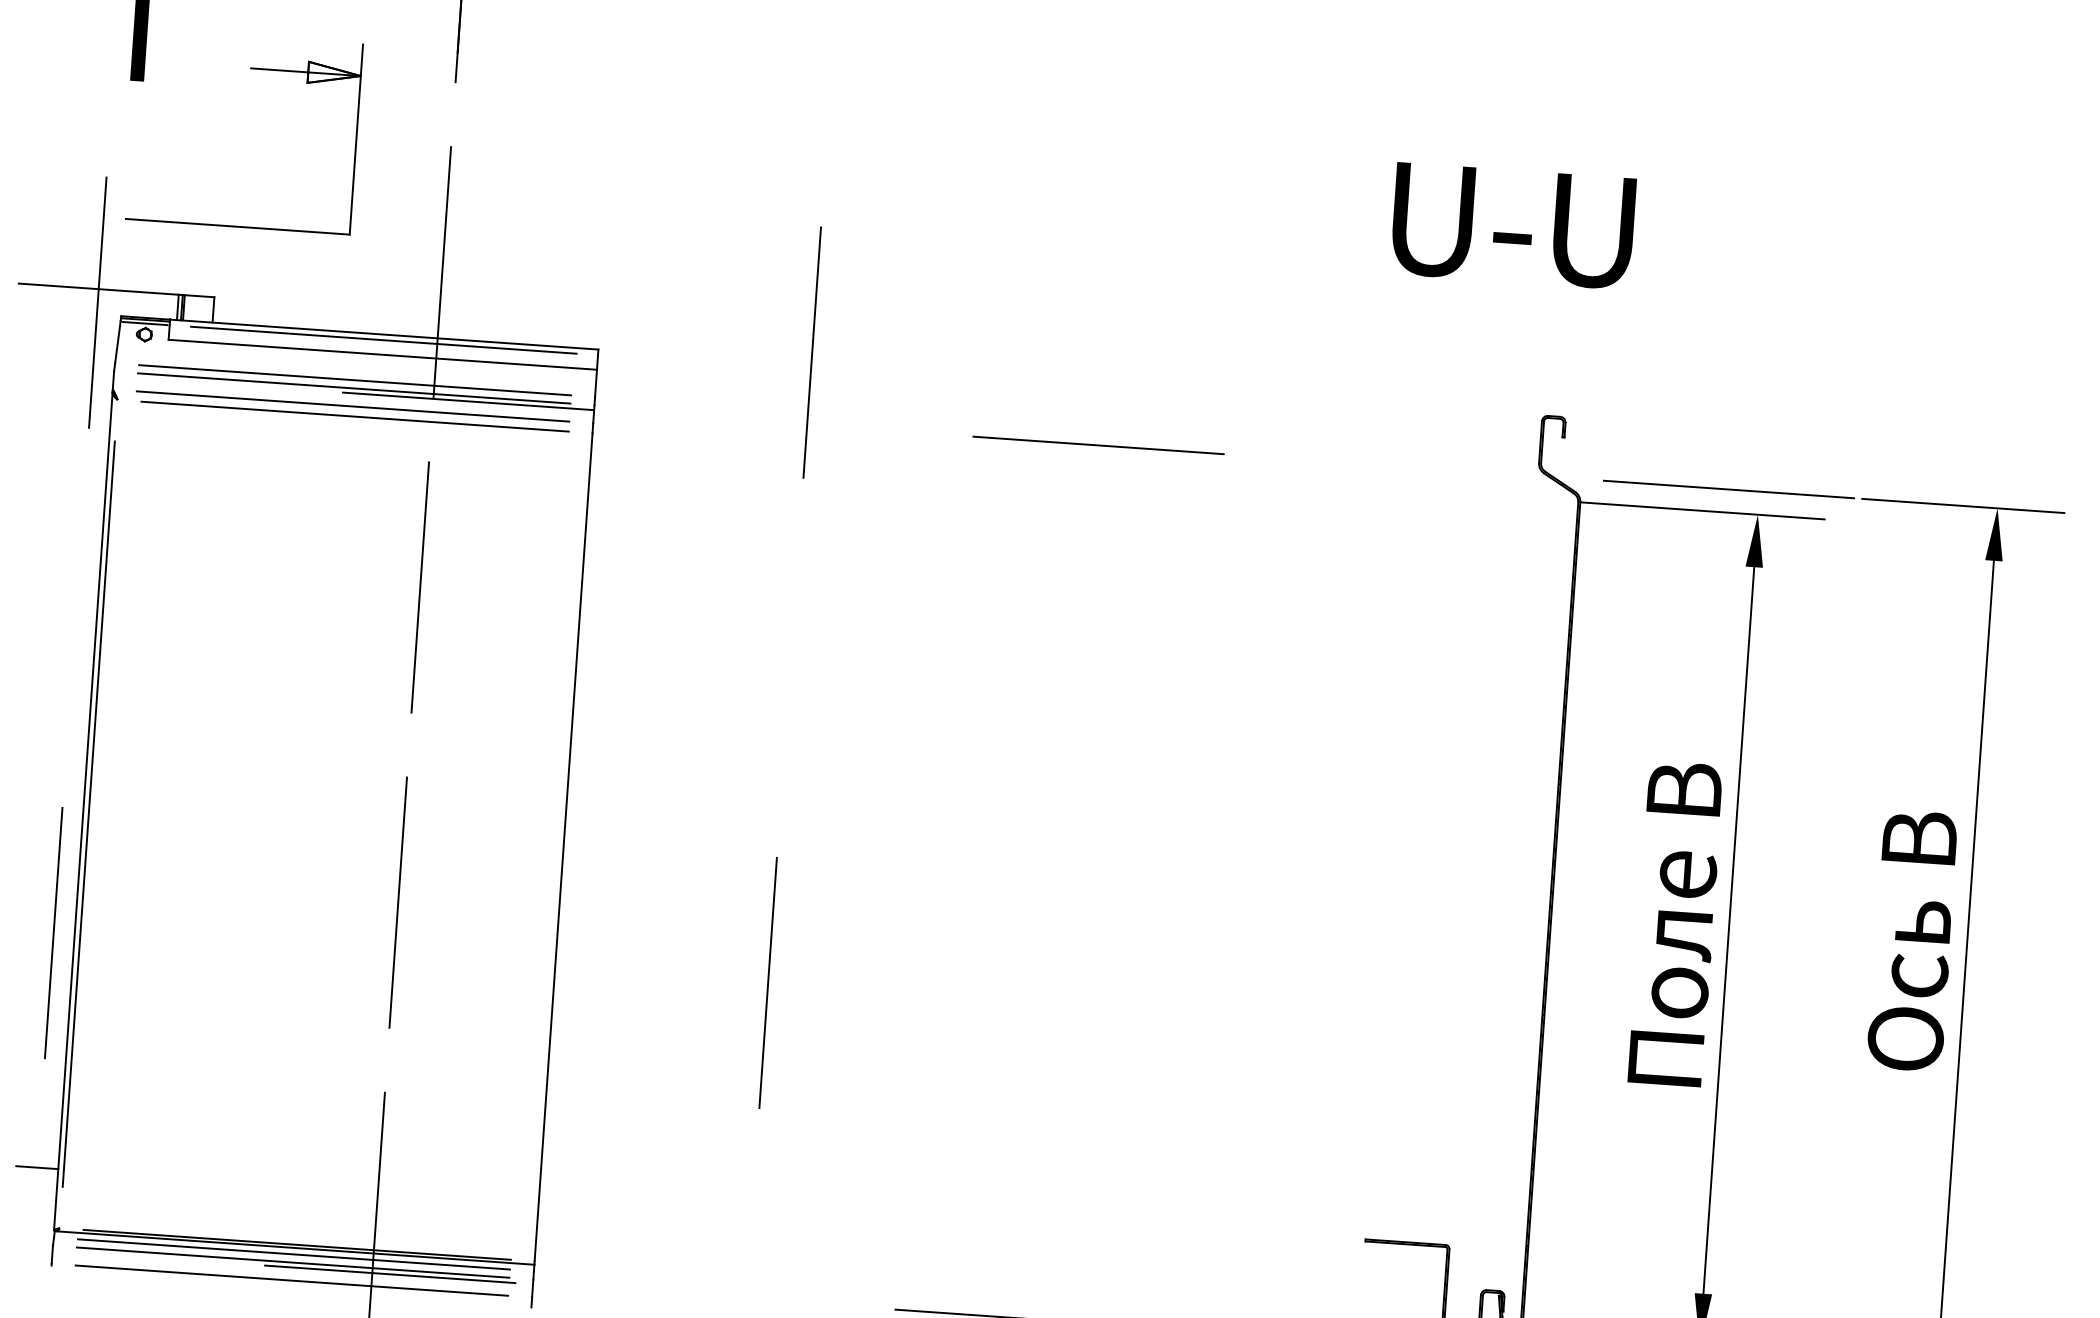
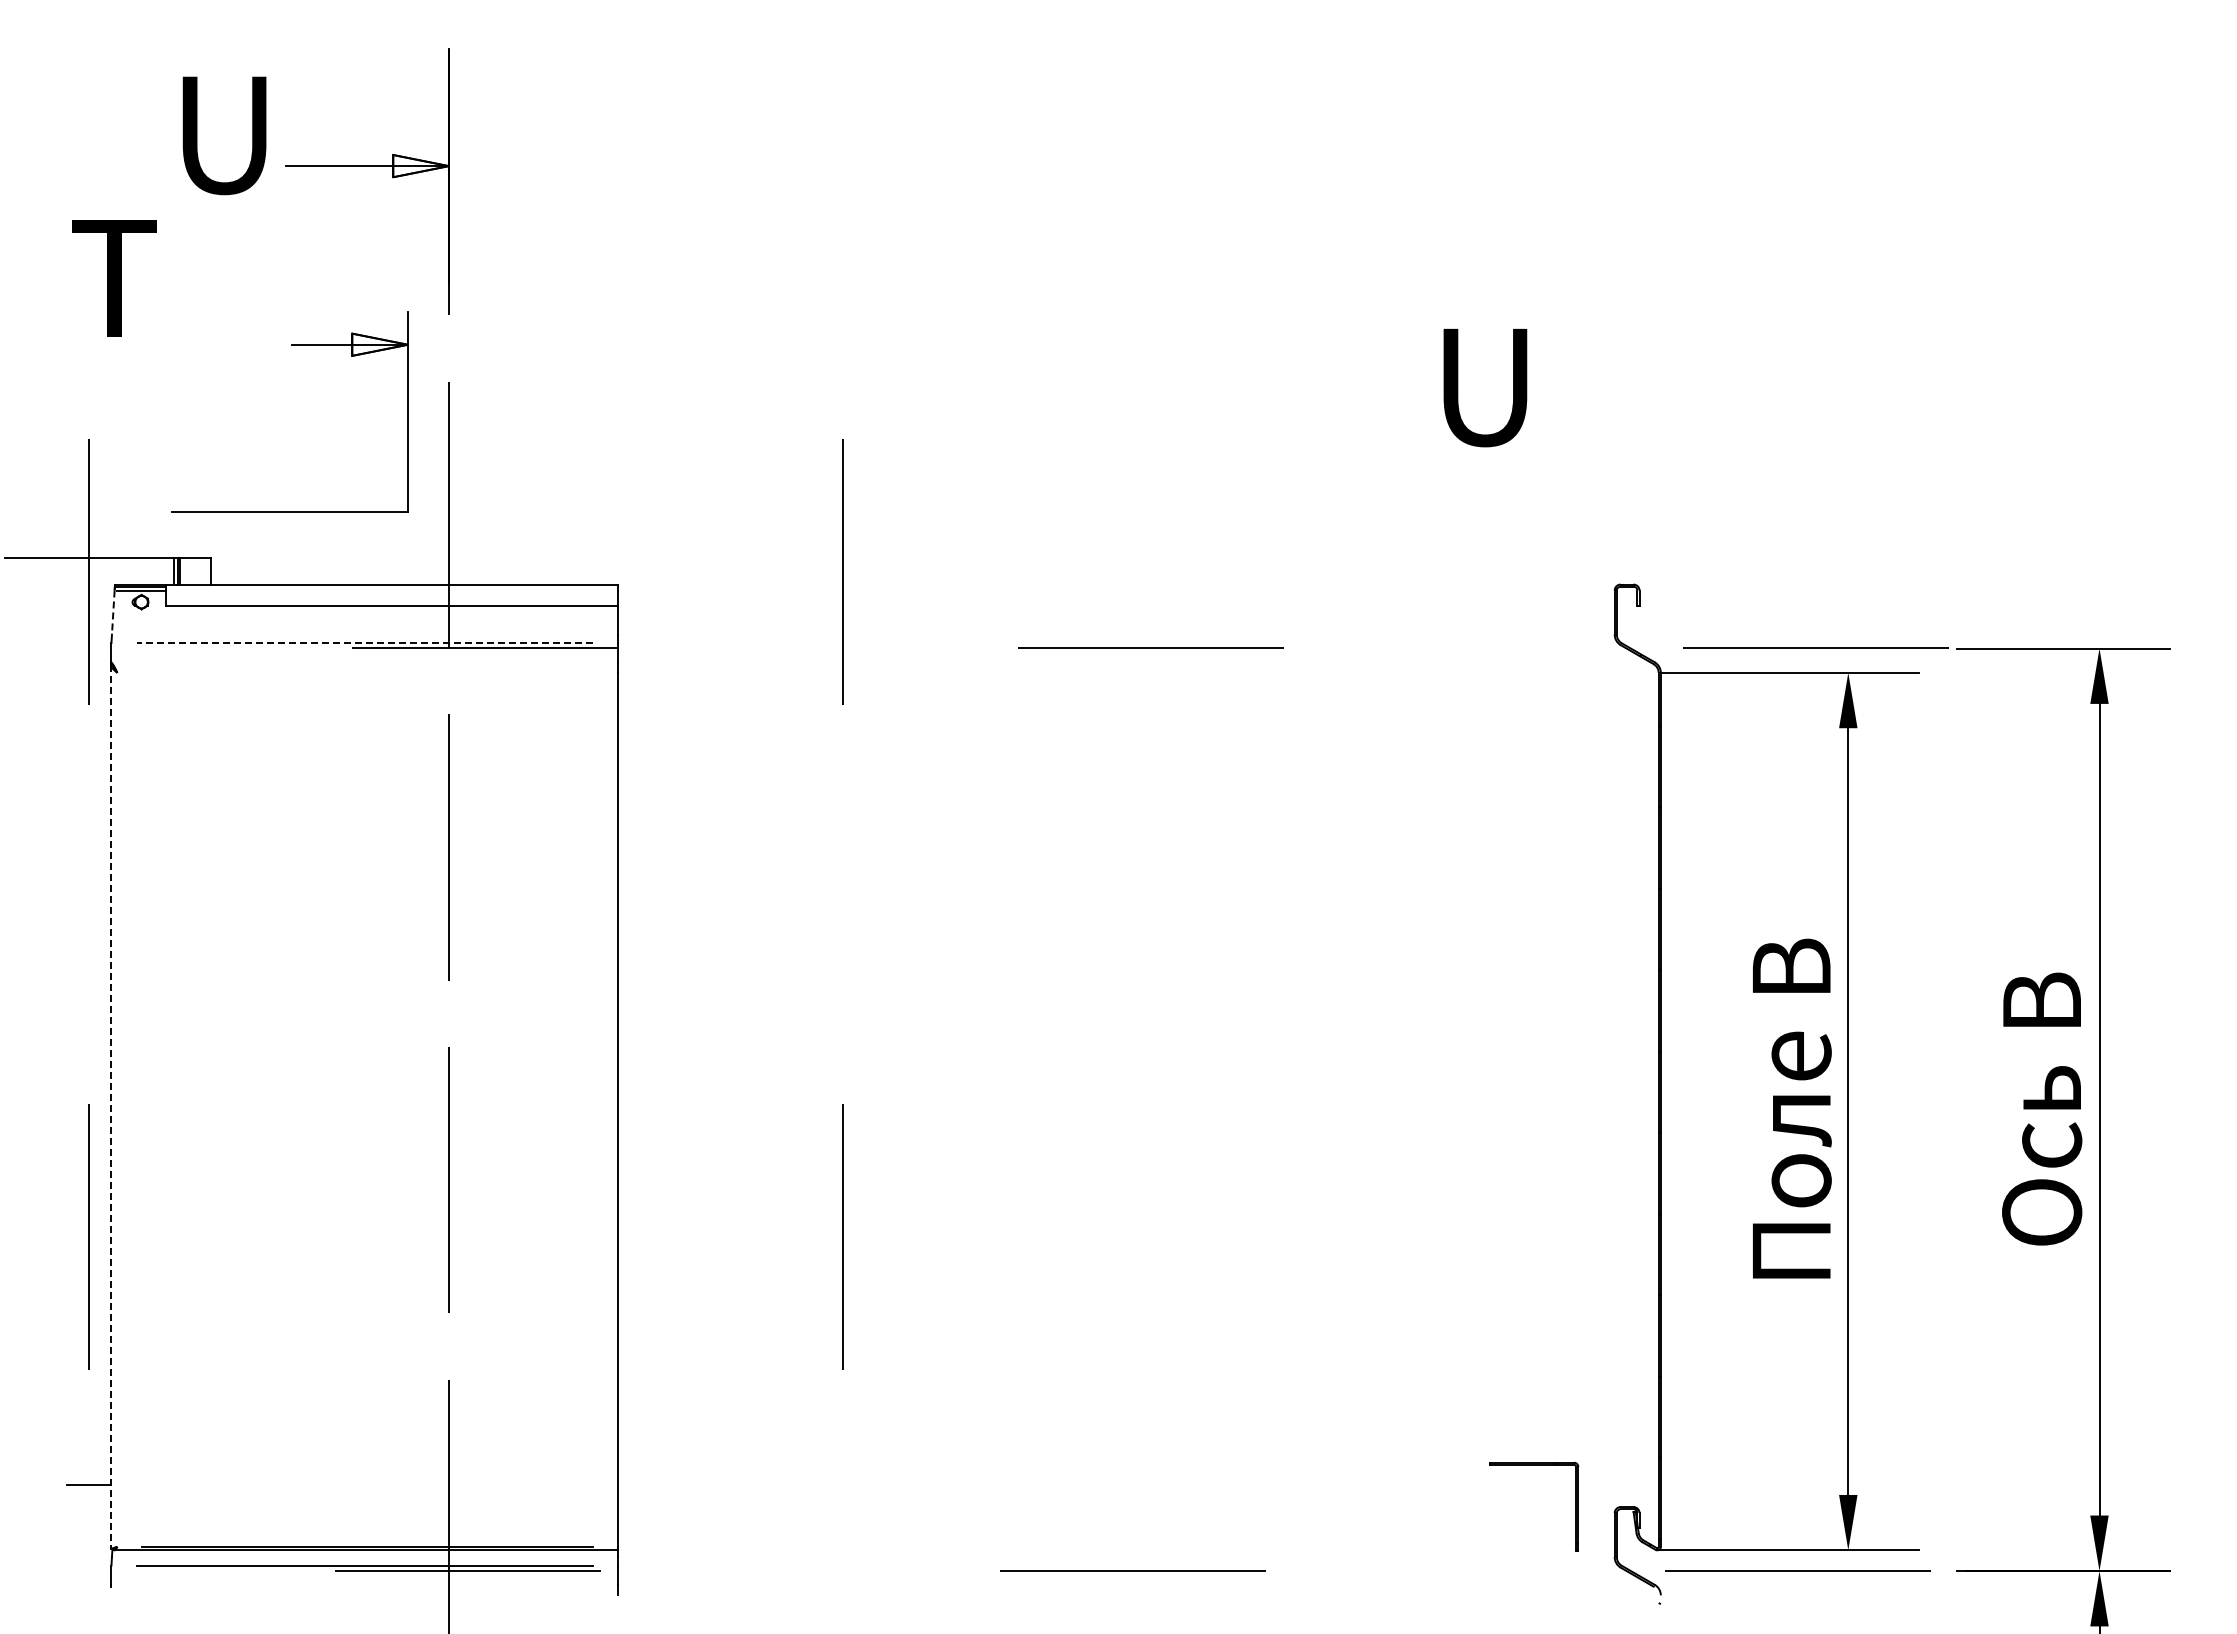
part: (250, 69) -> (291, 345), moved
text: (1563, 229) -> (1623, 387), U-U -> U
line: (383, 340) -> (392, 590), removed
line: (117, 343) -> (113, 613), solid -> dashed
line: (355, 380) -> (365, 634), removed
line: (353, 388) -> (364, 643), solid -> dashed
line: (352, 406) -> (364, 662), removed
line: (354, 416) -> (367, 672), removed
line: (83, 811) -> (111, 1107), solid -> dashed
line: (88, 813) -> (117, 1109), removed
line: (294, 1254) -> (365, 1557), removed
line: (291, 1280) -> (364, 1584), removed

